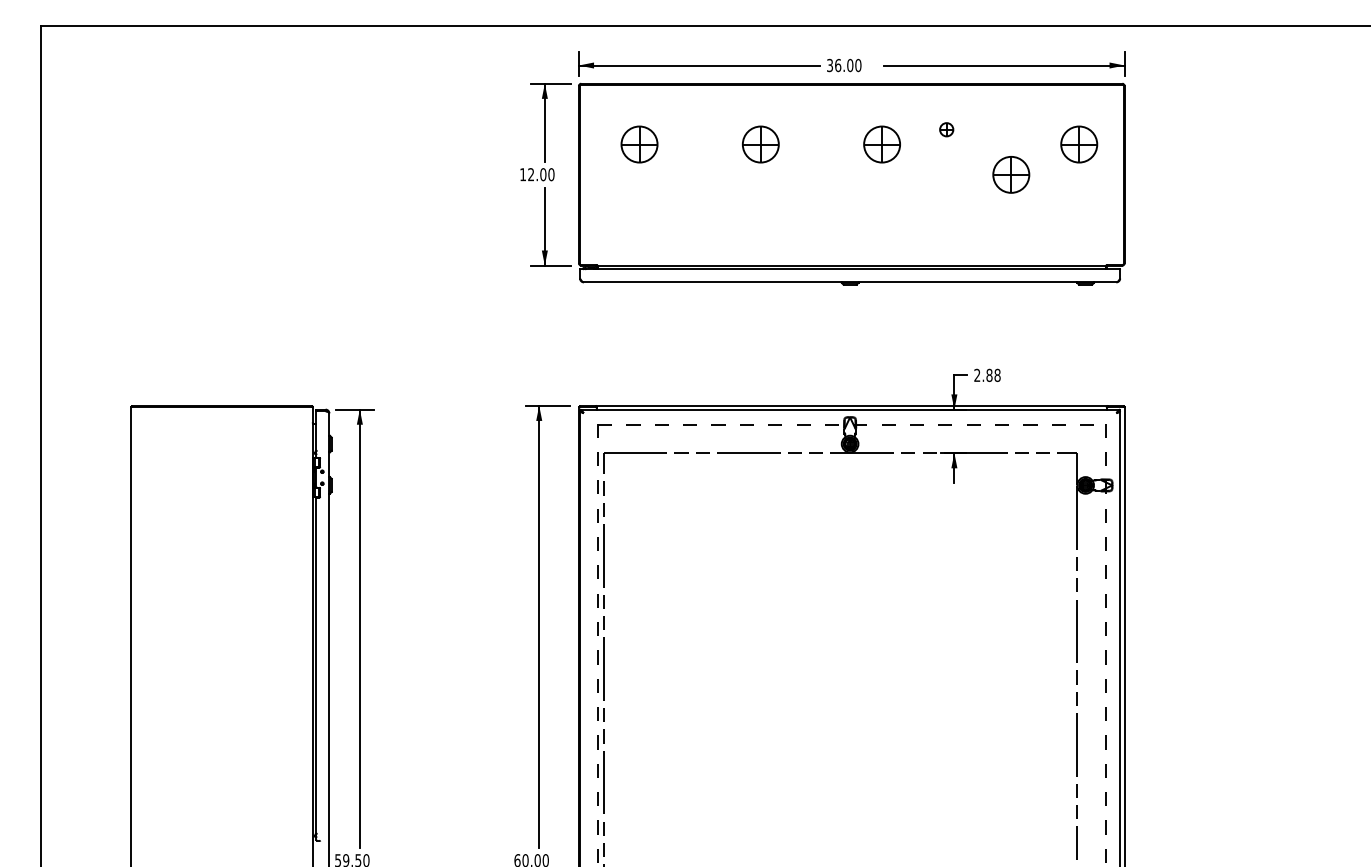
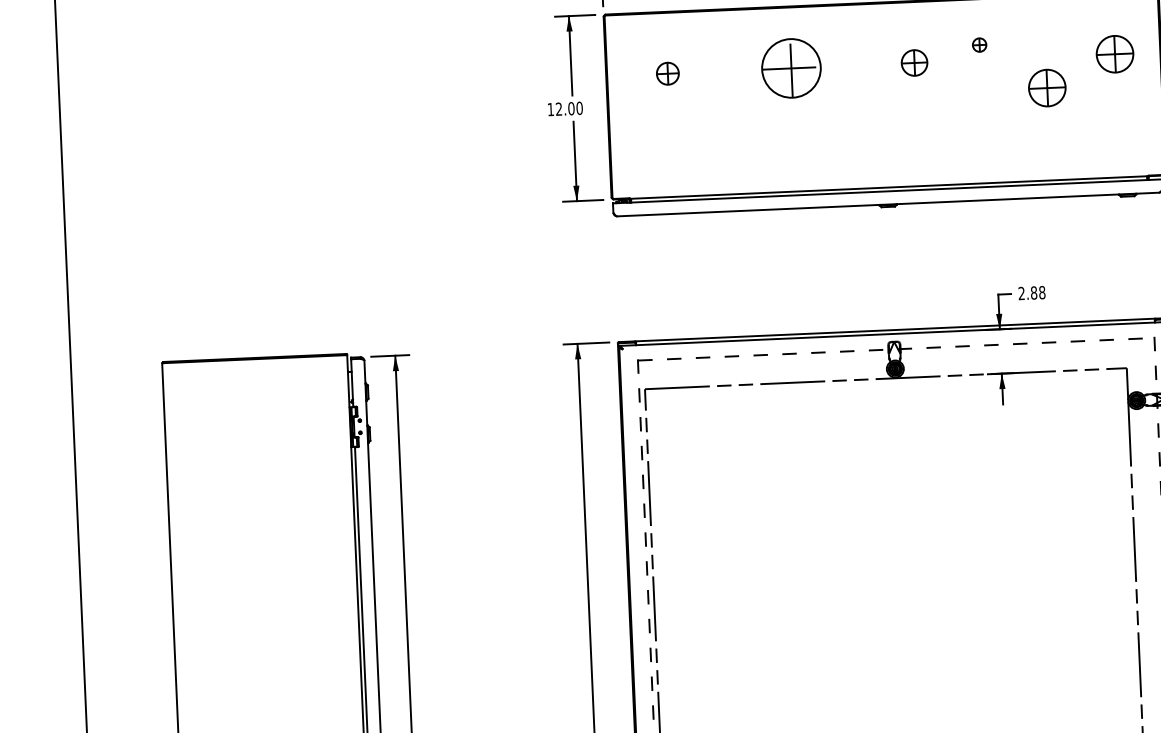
part: (639, 144) -> (667, 73), size x0.6
part: (760, 144) -> (790, 68), size x1.6
part: (881, 144) -> (913, 62), size x0.7

